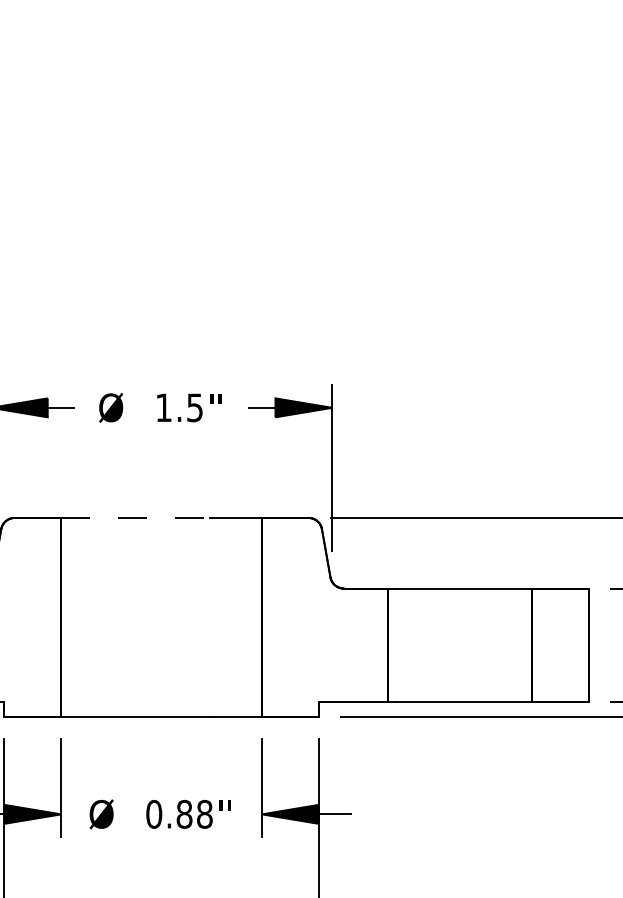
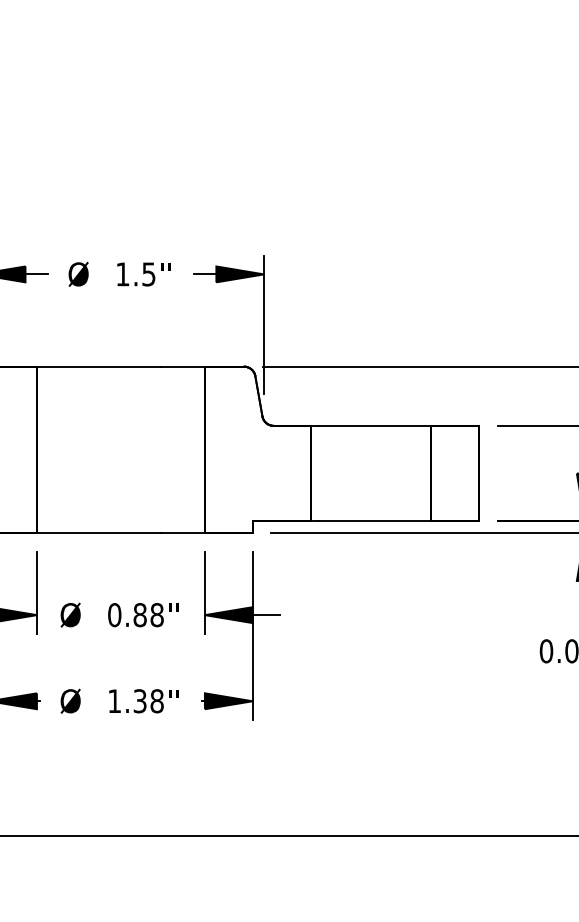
line: (136, 517) -> (99, 366), dashed -> solid

